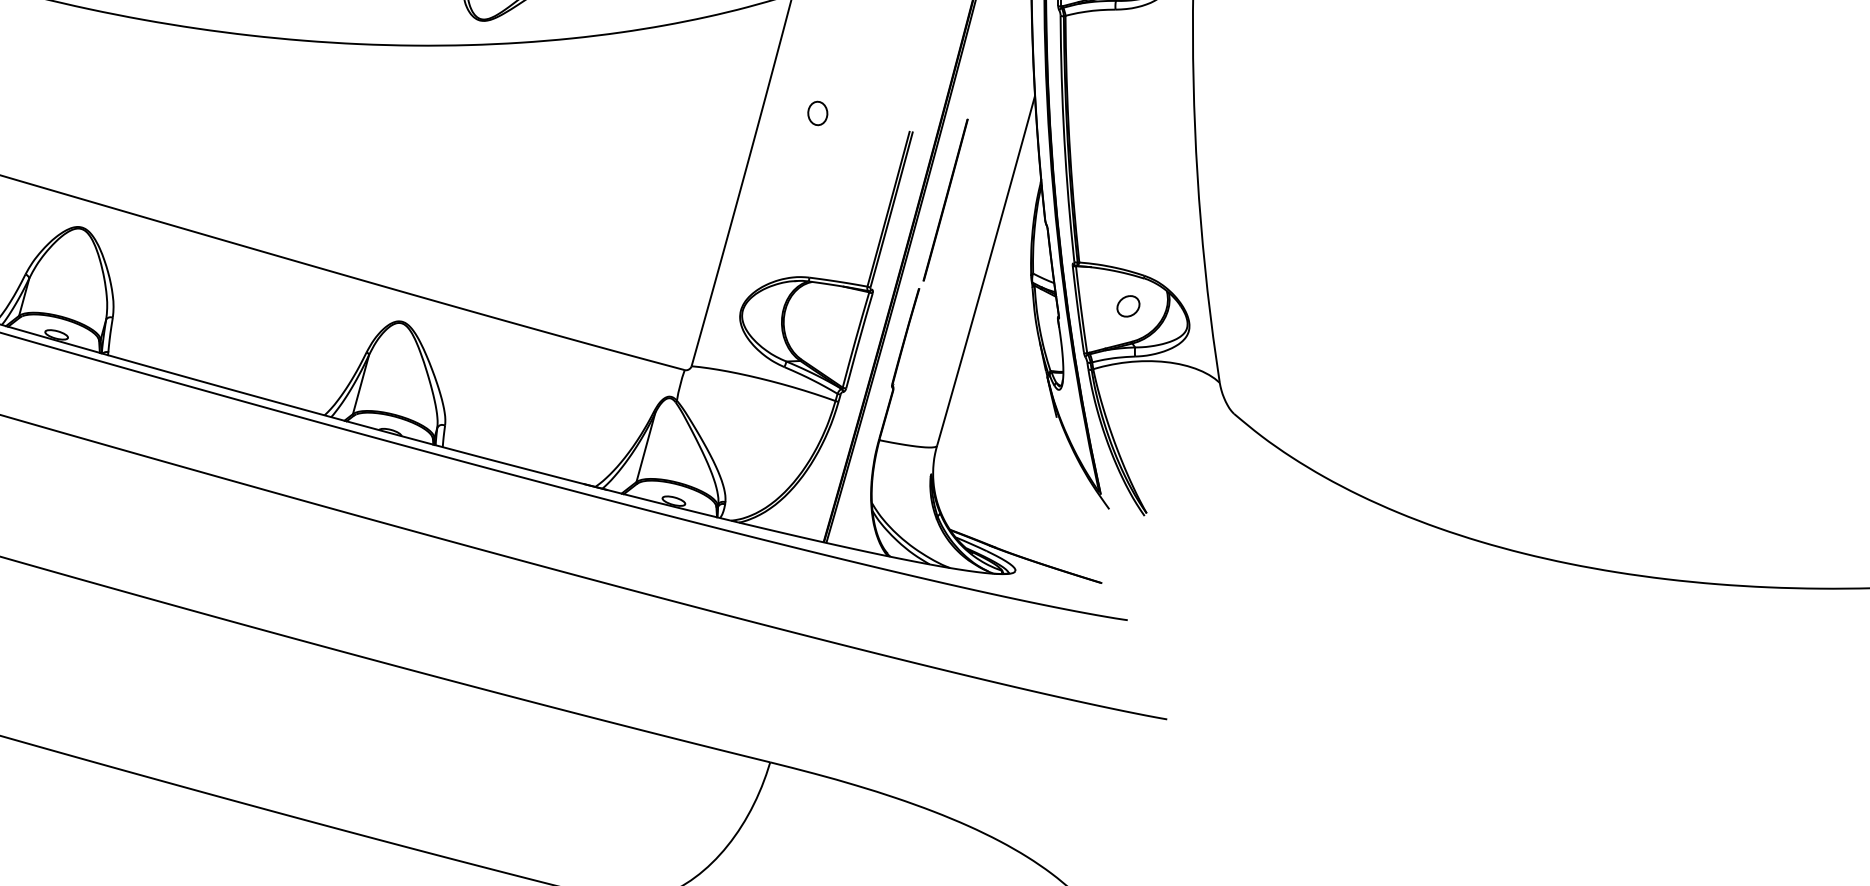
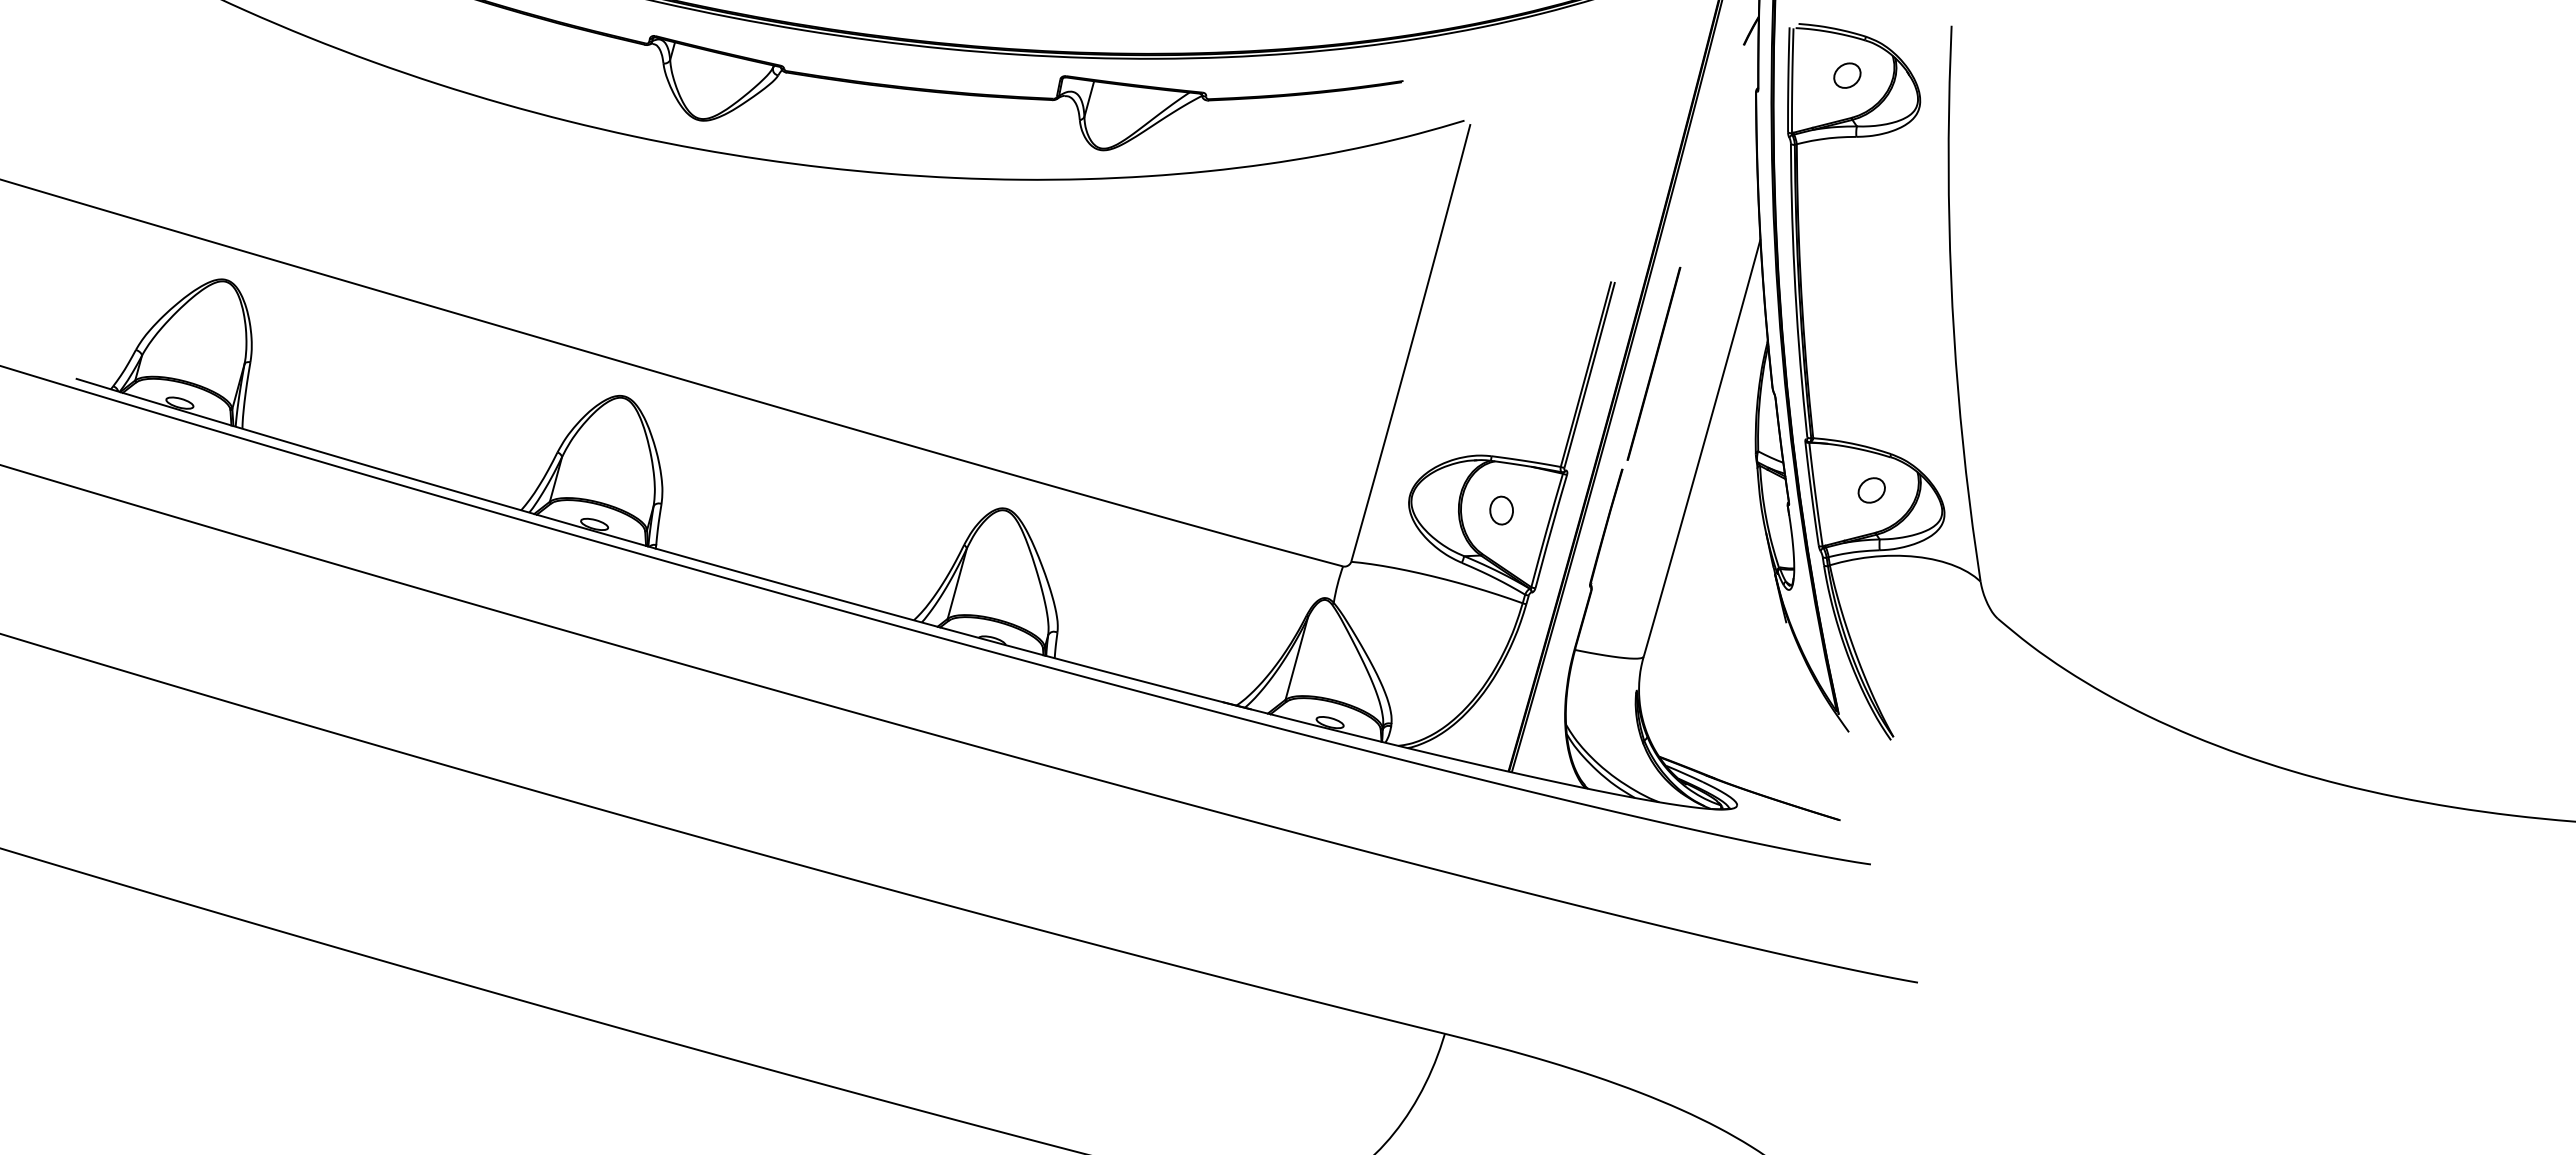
part: (817, 113) -> (1501, 510), moved

